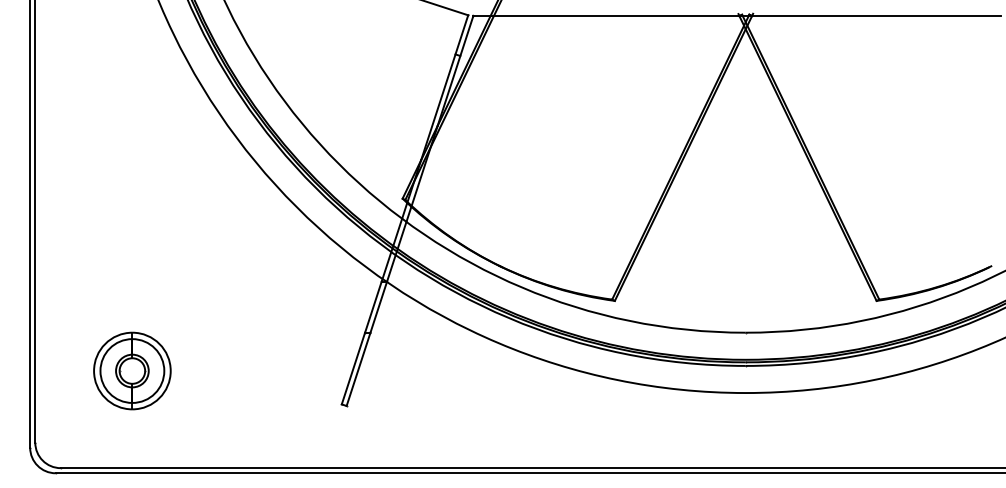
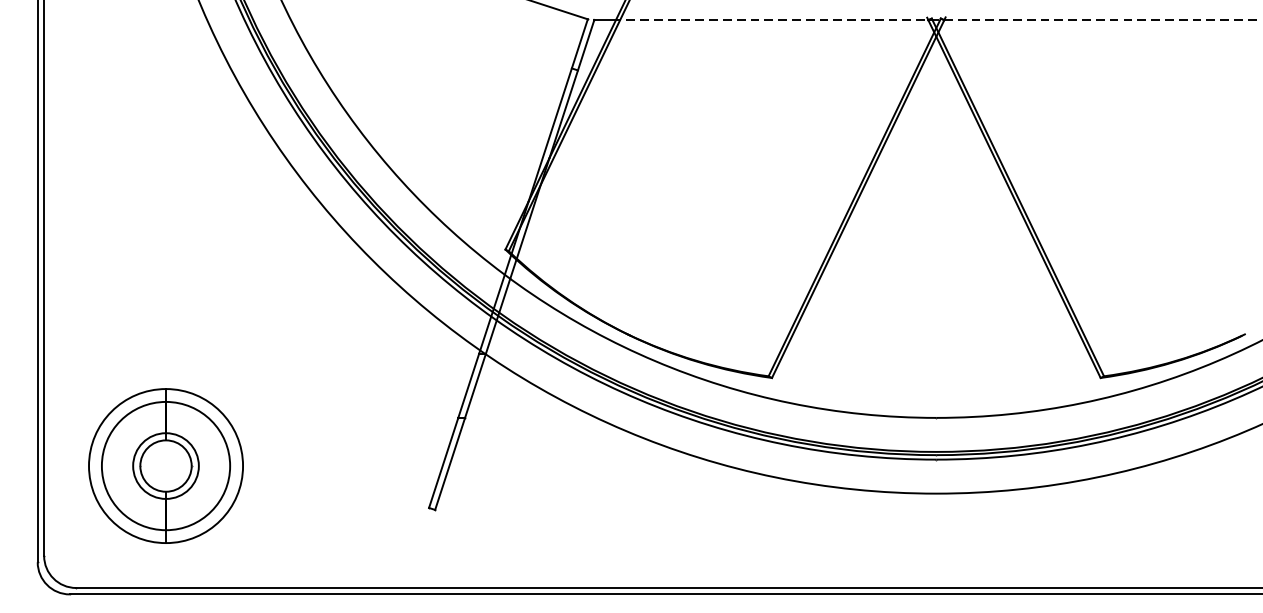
line: (745, 15) -> (936, 19), solid -> dashed
part: (132, 370) -> (166, 465), size x1.6

